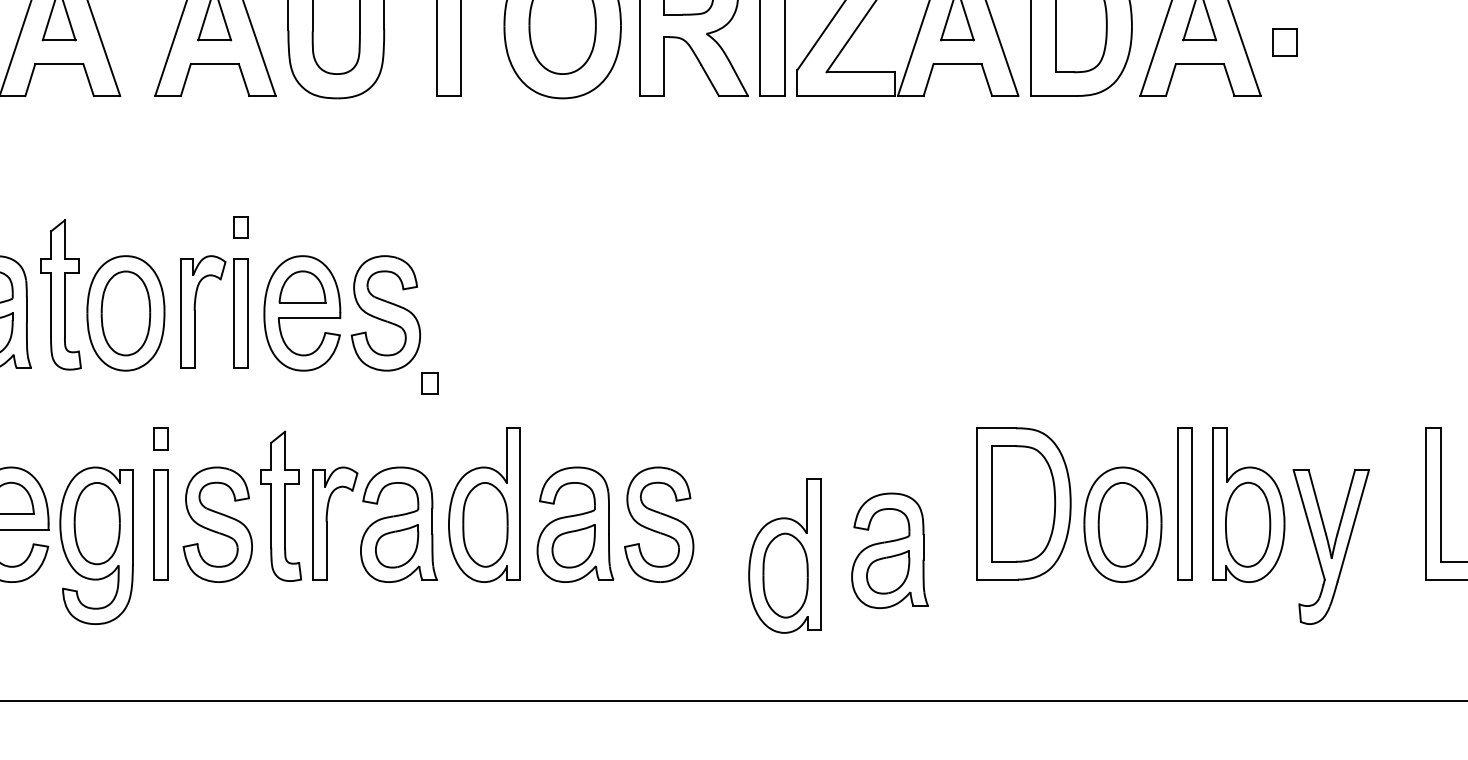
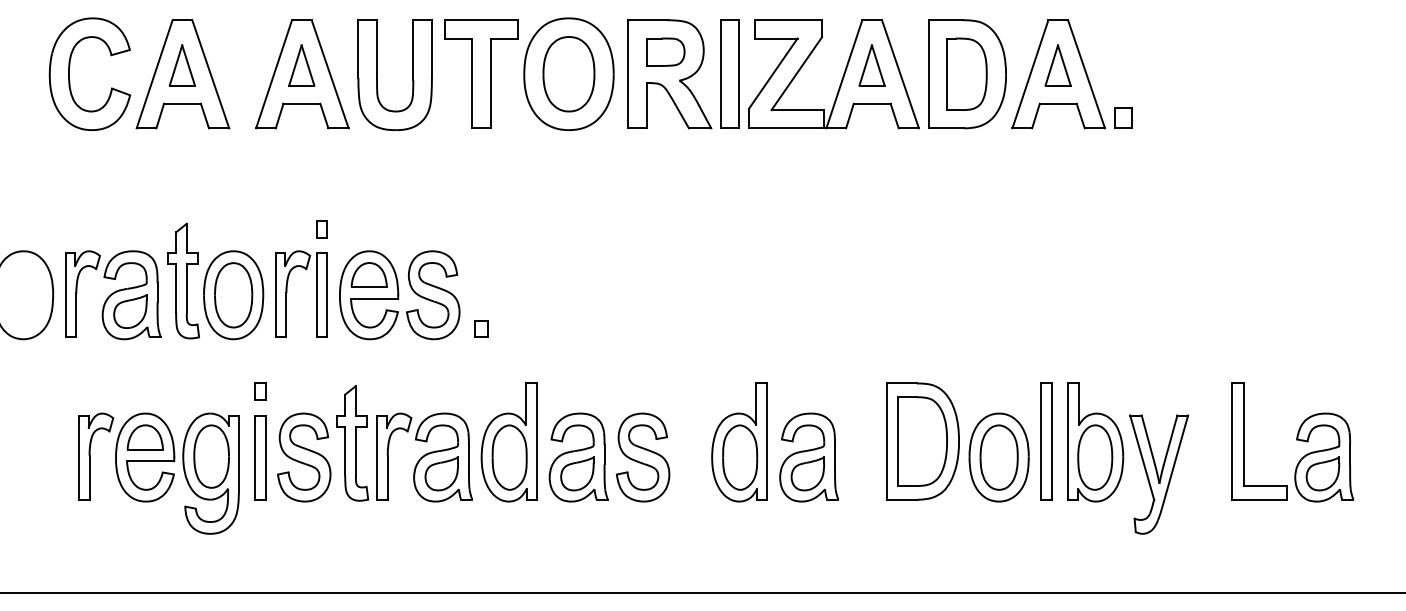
part: (1284, 41) -> (1123, 117), moved
part: (430, 382) -> (481, 328), moved
part: (888, 550) -> (808, 457), moved
part: (784, 555) -> (739, 442), moved

